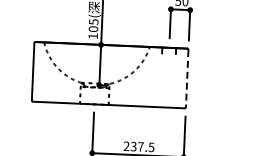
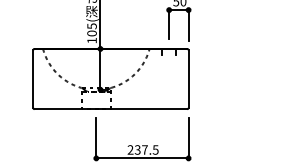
line: (187, 78) -> (188, 79), dashed -> solid

